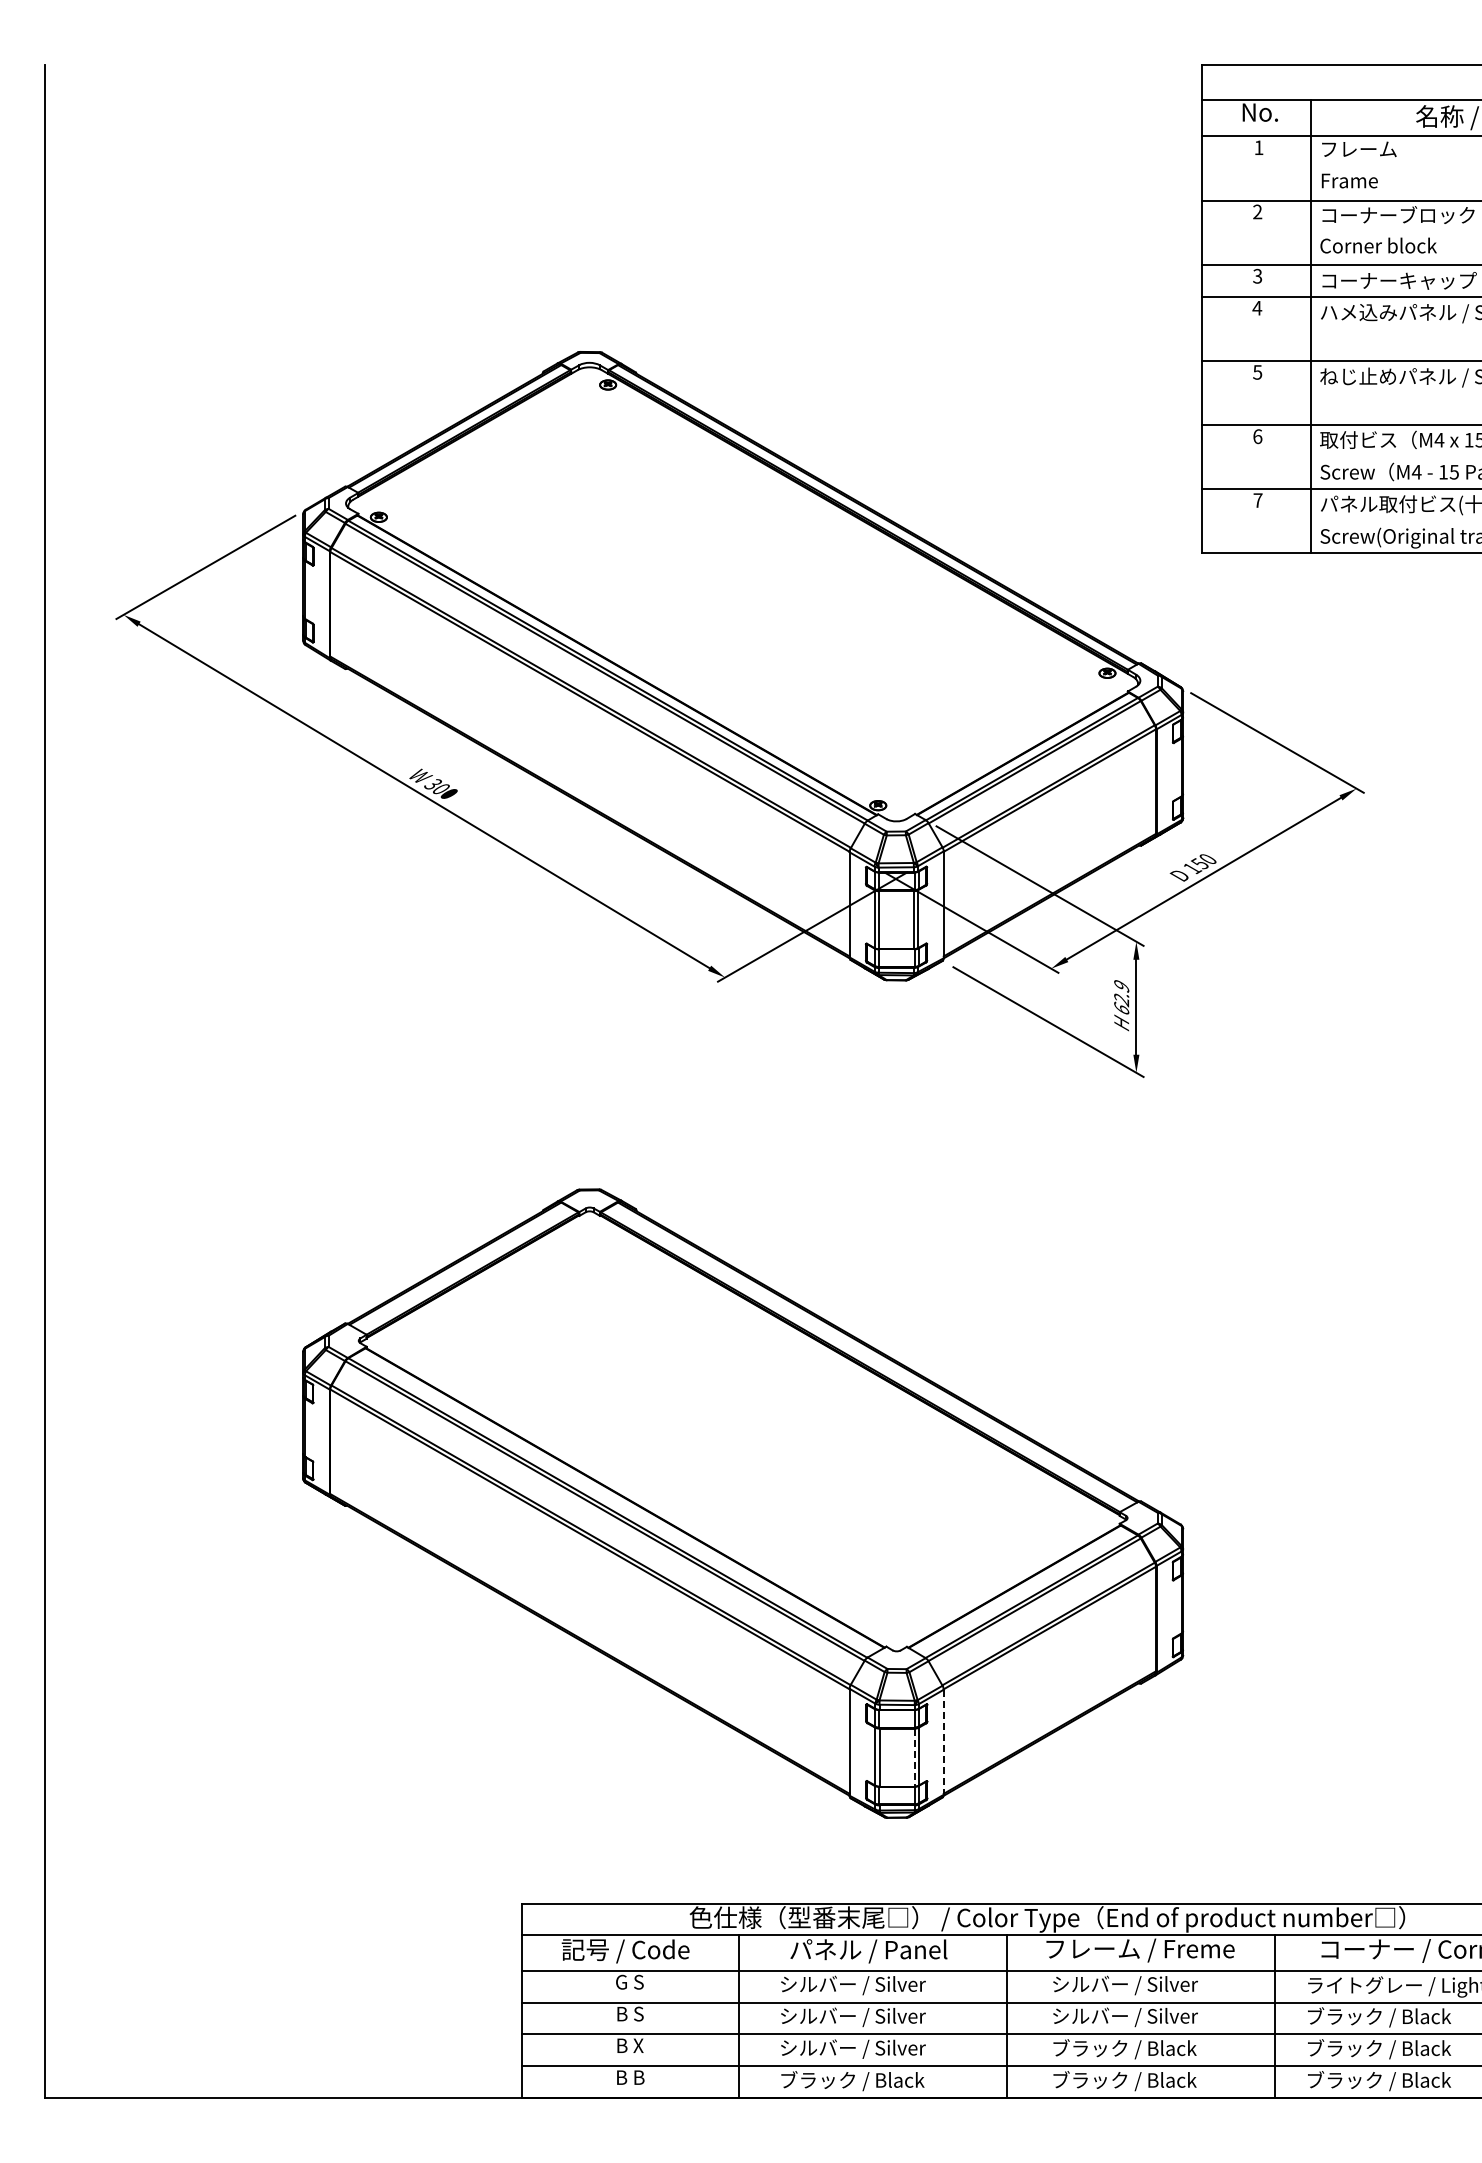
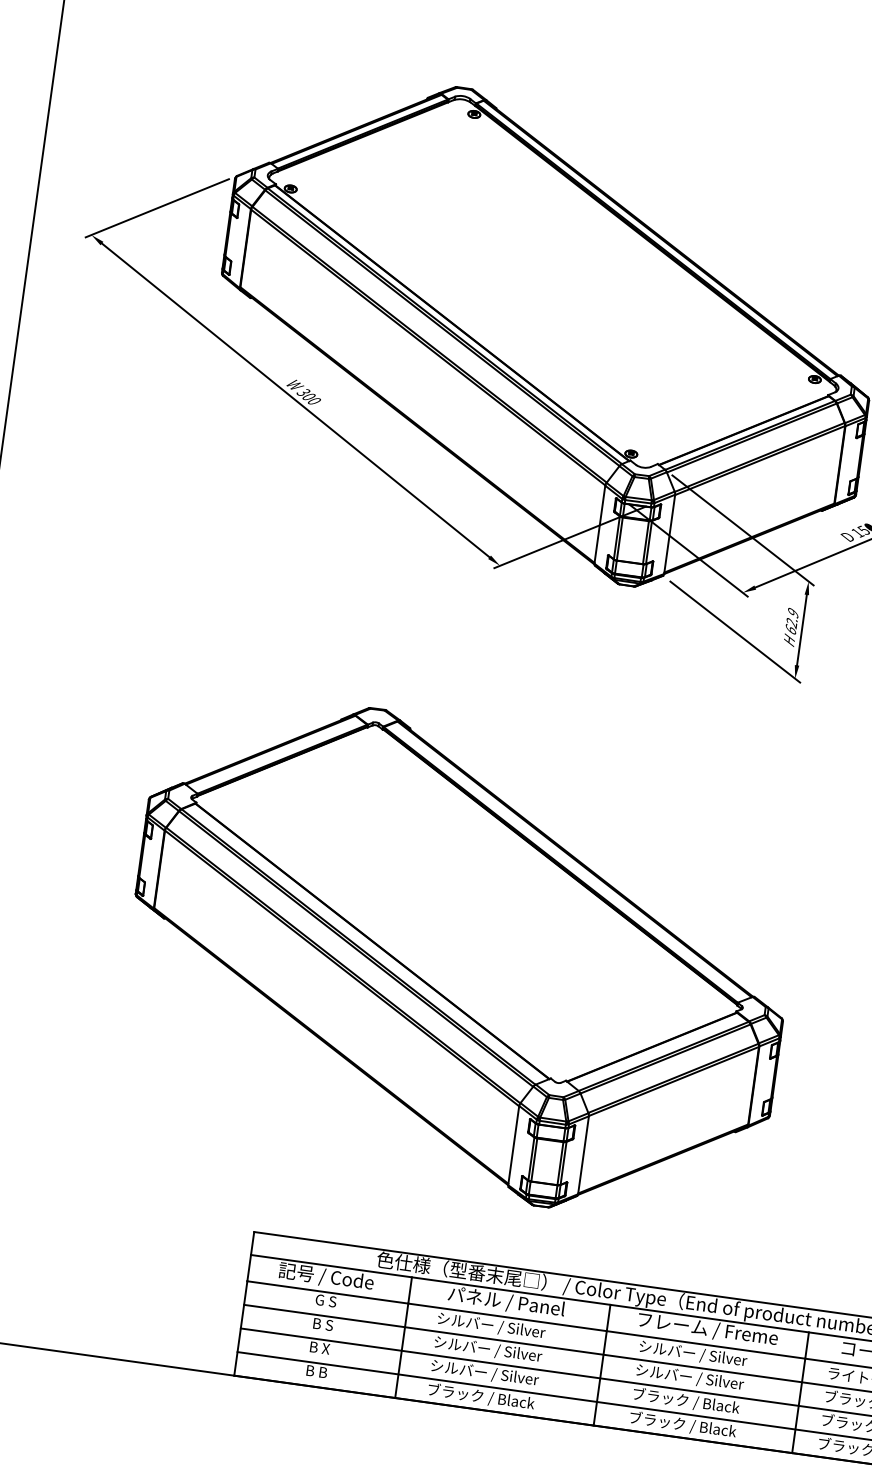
line: (943, 1742) -> (583, 1155), dashed -> solid
line: (914, 1757) -> (560, 1163), dashed -> solid

